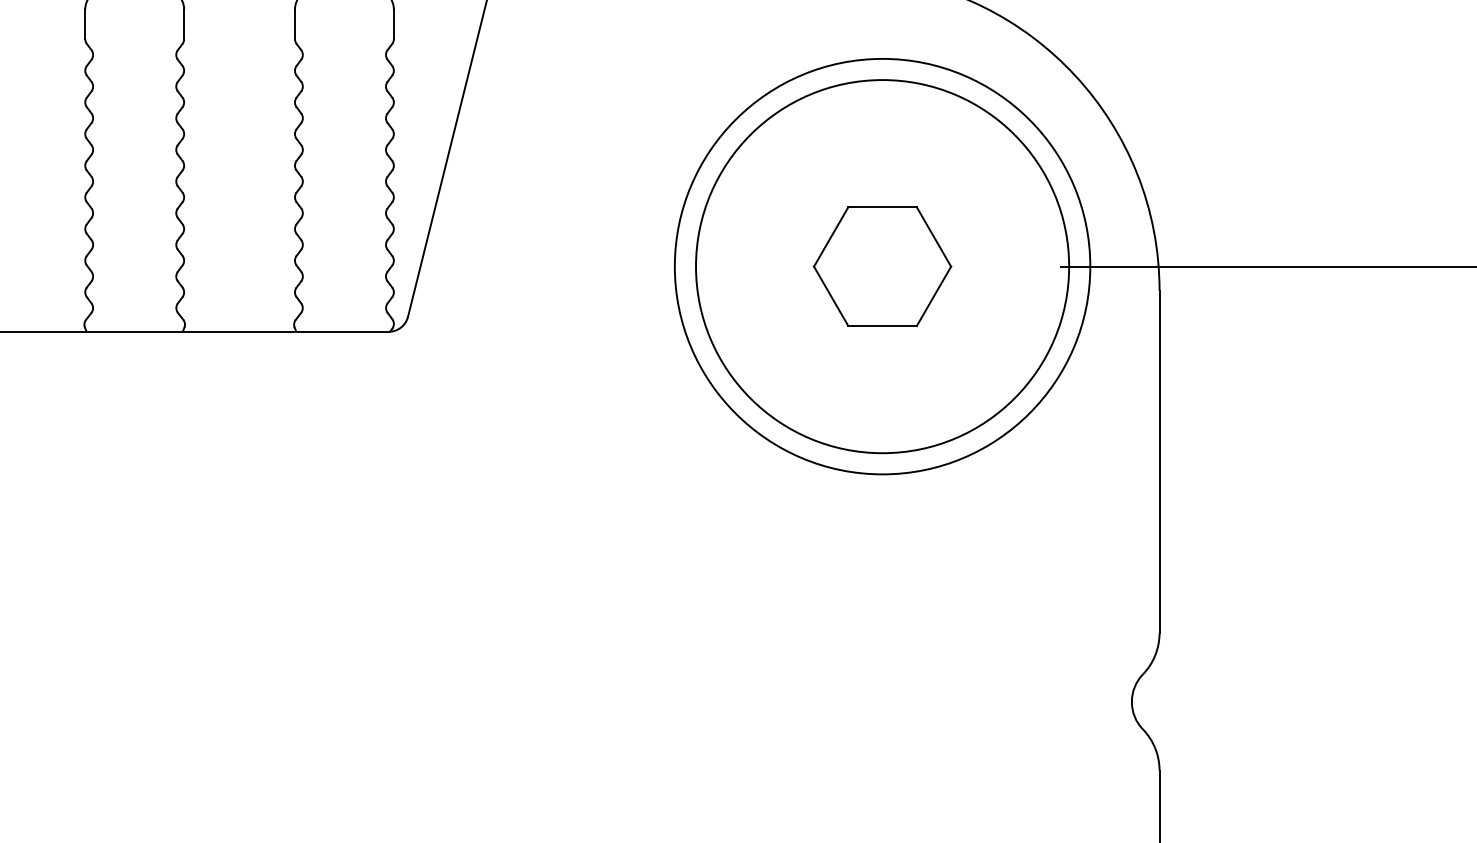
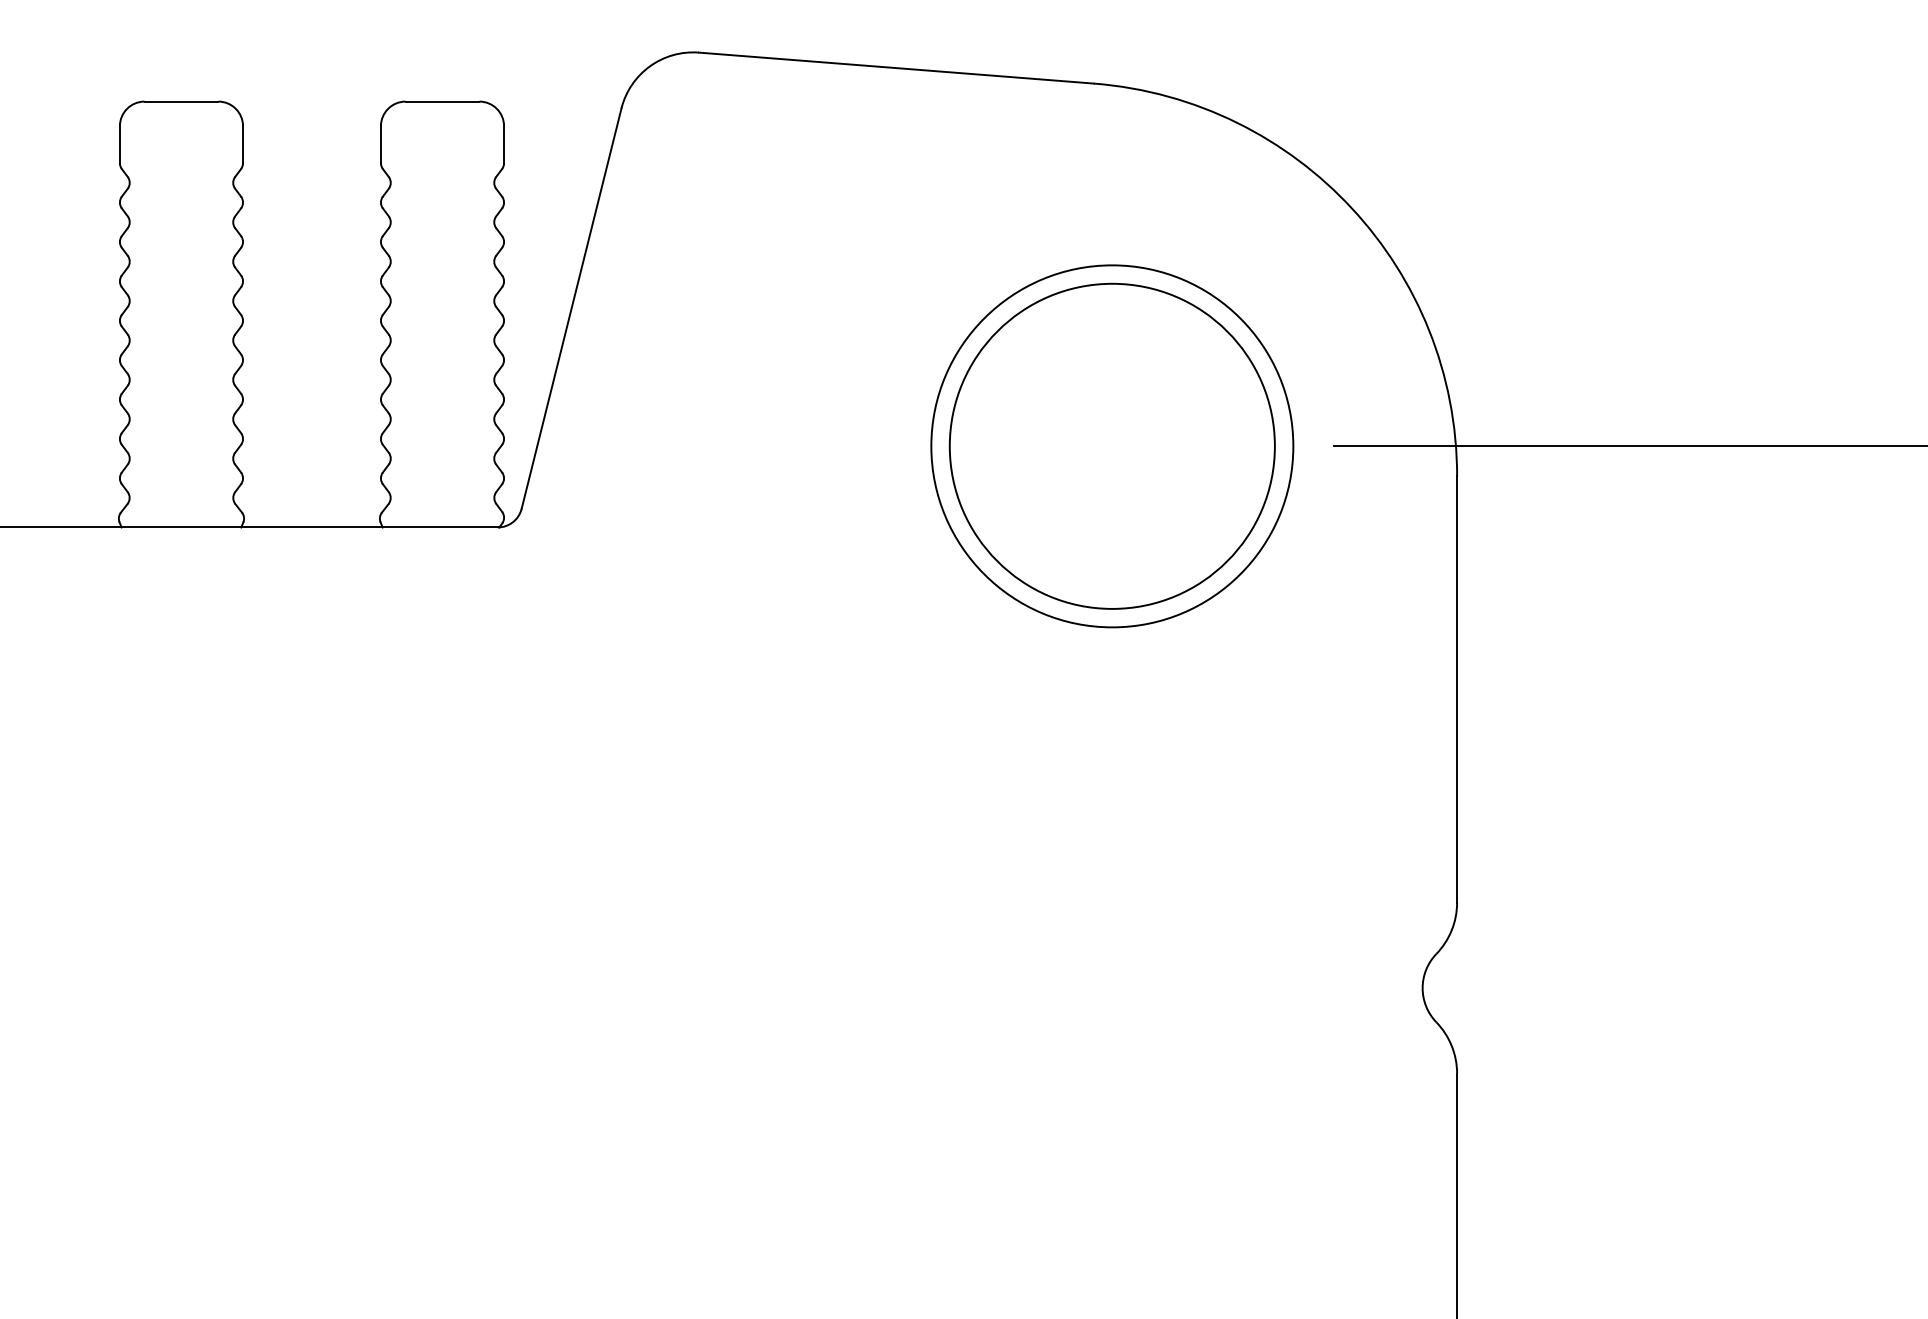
circle: (881, 265) -> (1111, 445), size x0.7
part: (881, 266) -> (1111, 446), removed
circle: (882, 266) -> (1112, 446), size x0.7

